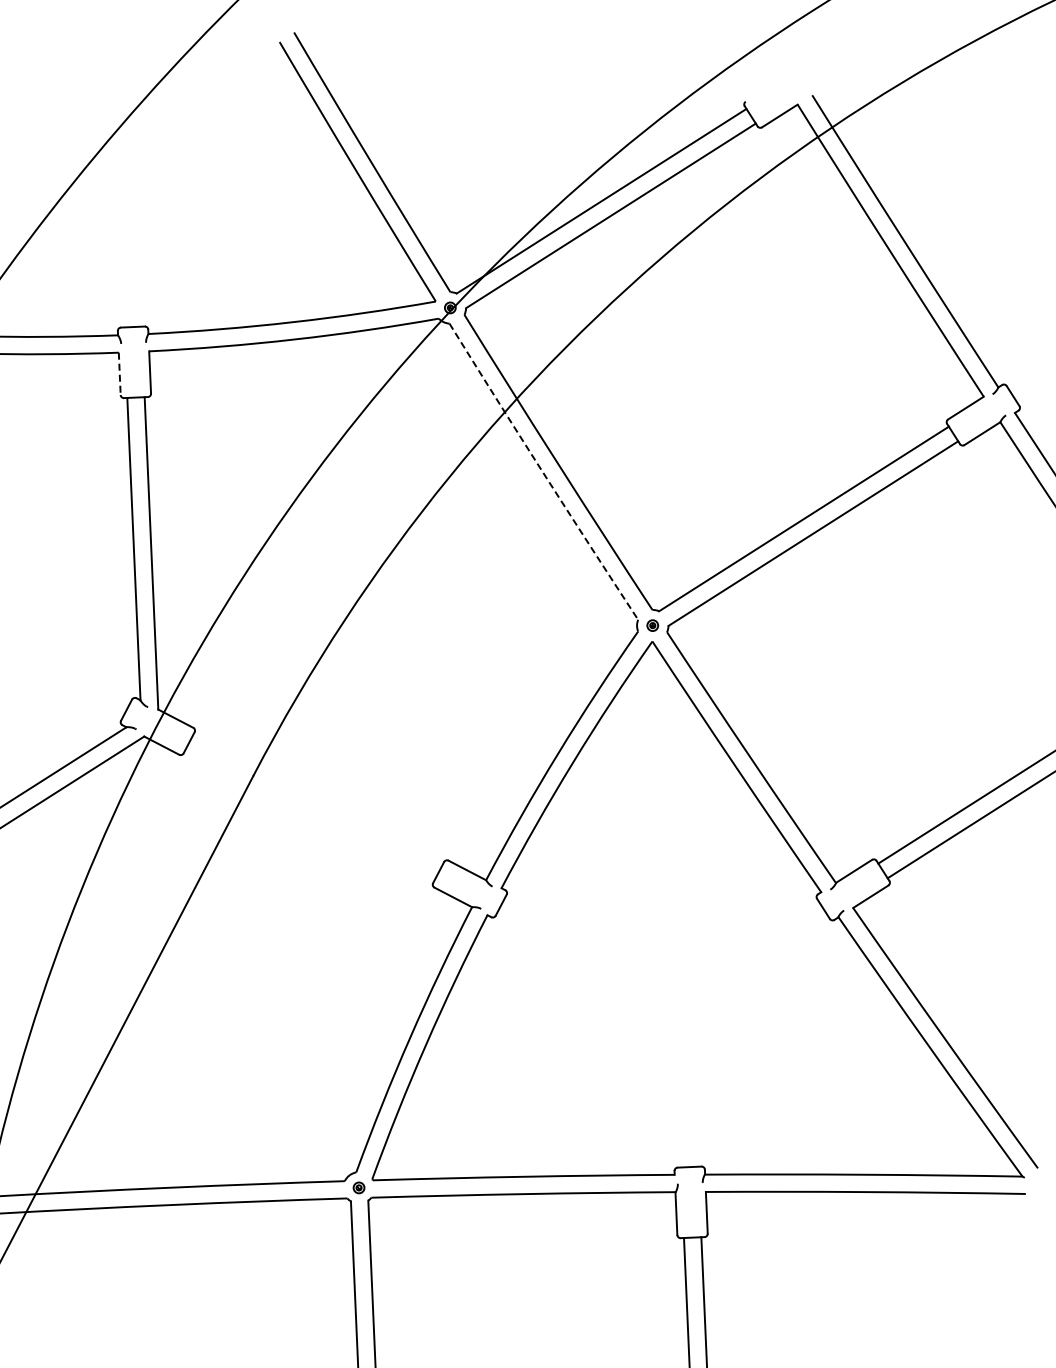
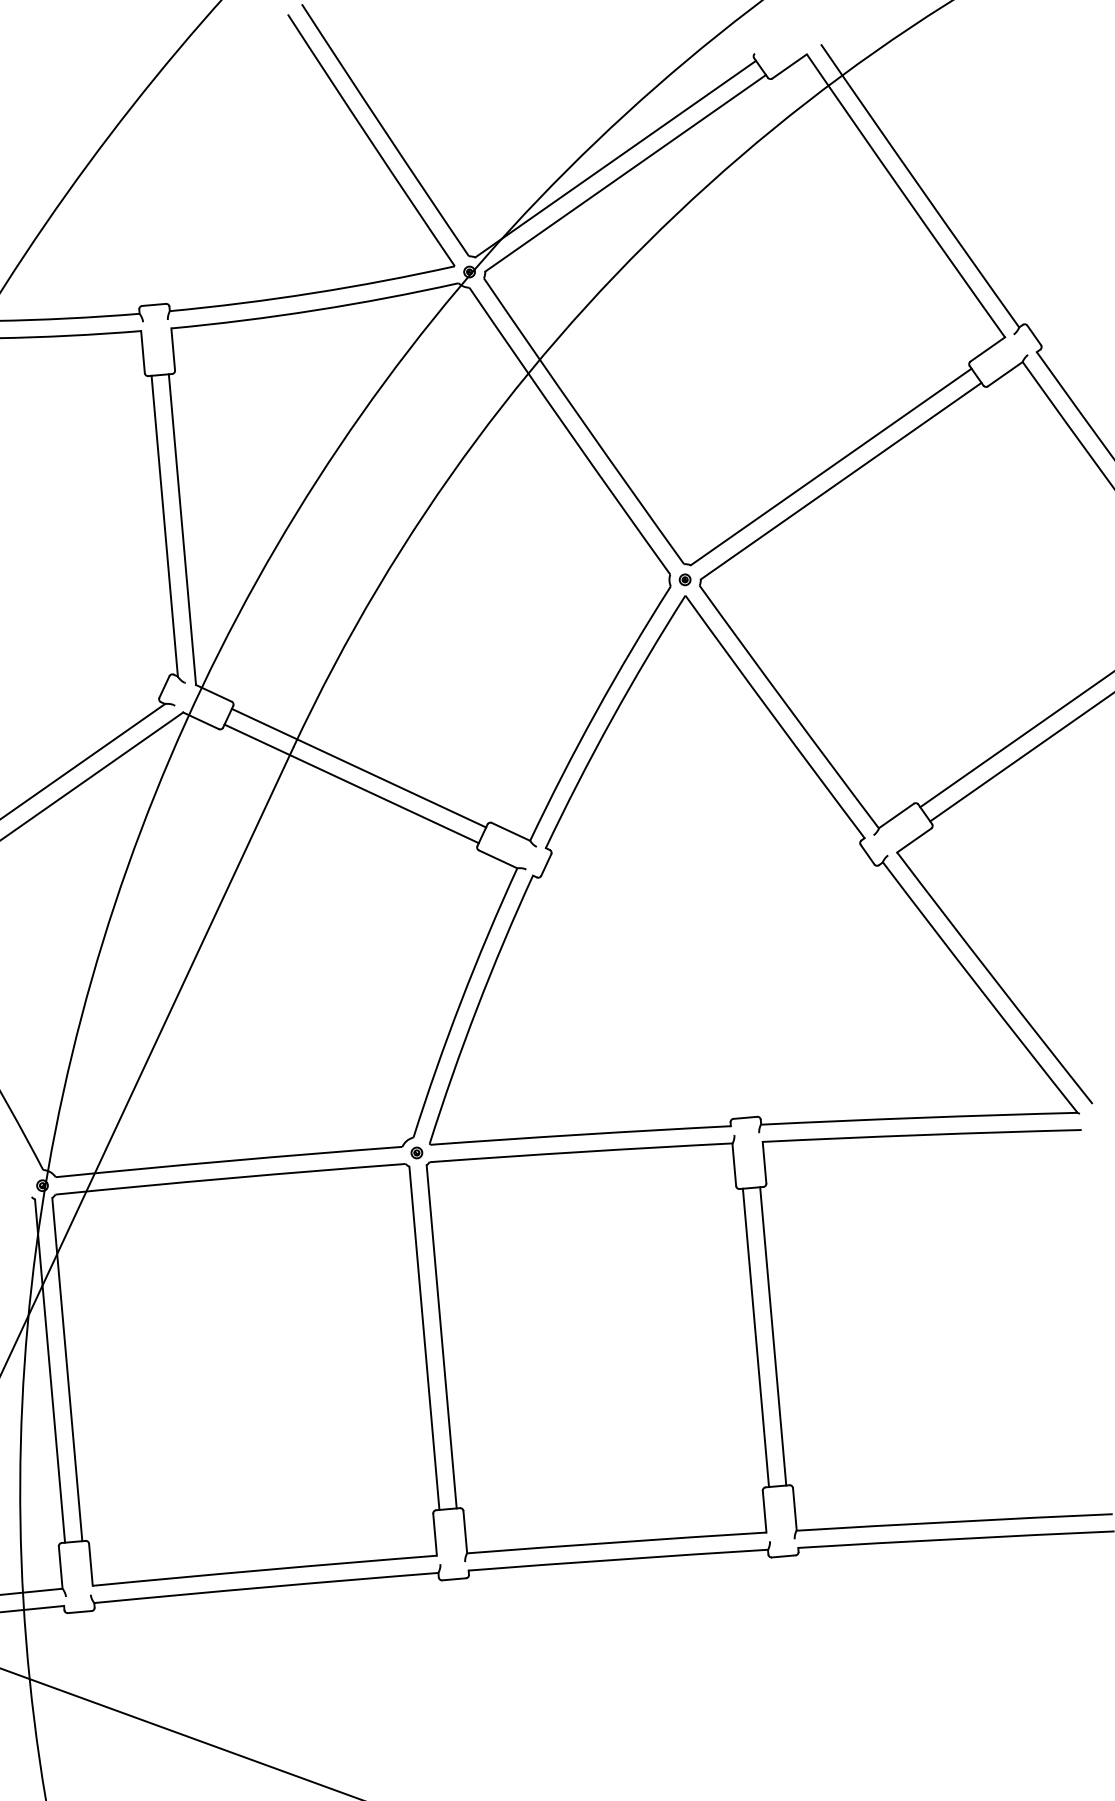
line: (120, 374) -> (143, 352), dashed -> solid
arc: (542, 471) -> (568, 431), dashed -> solid
line: (317, 799) -> (358, 767), added
line: (309, 815) -> (351, 783), added

